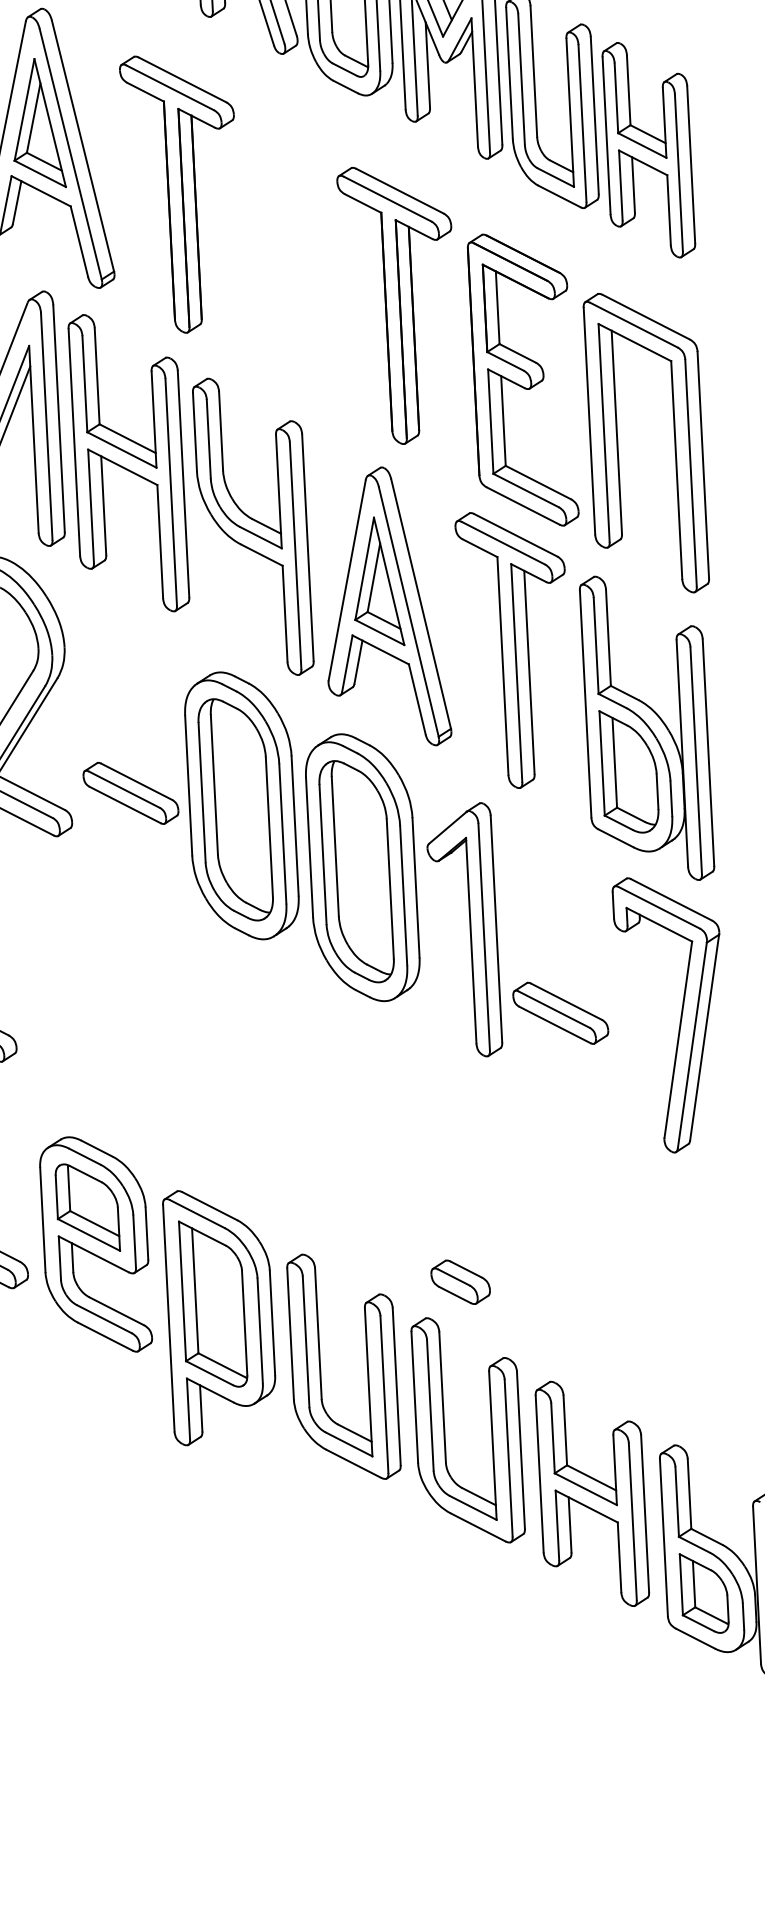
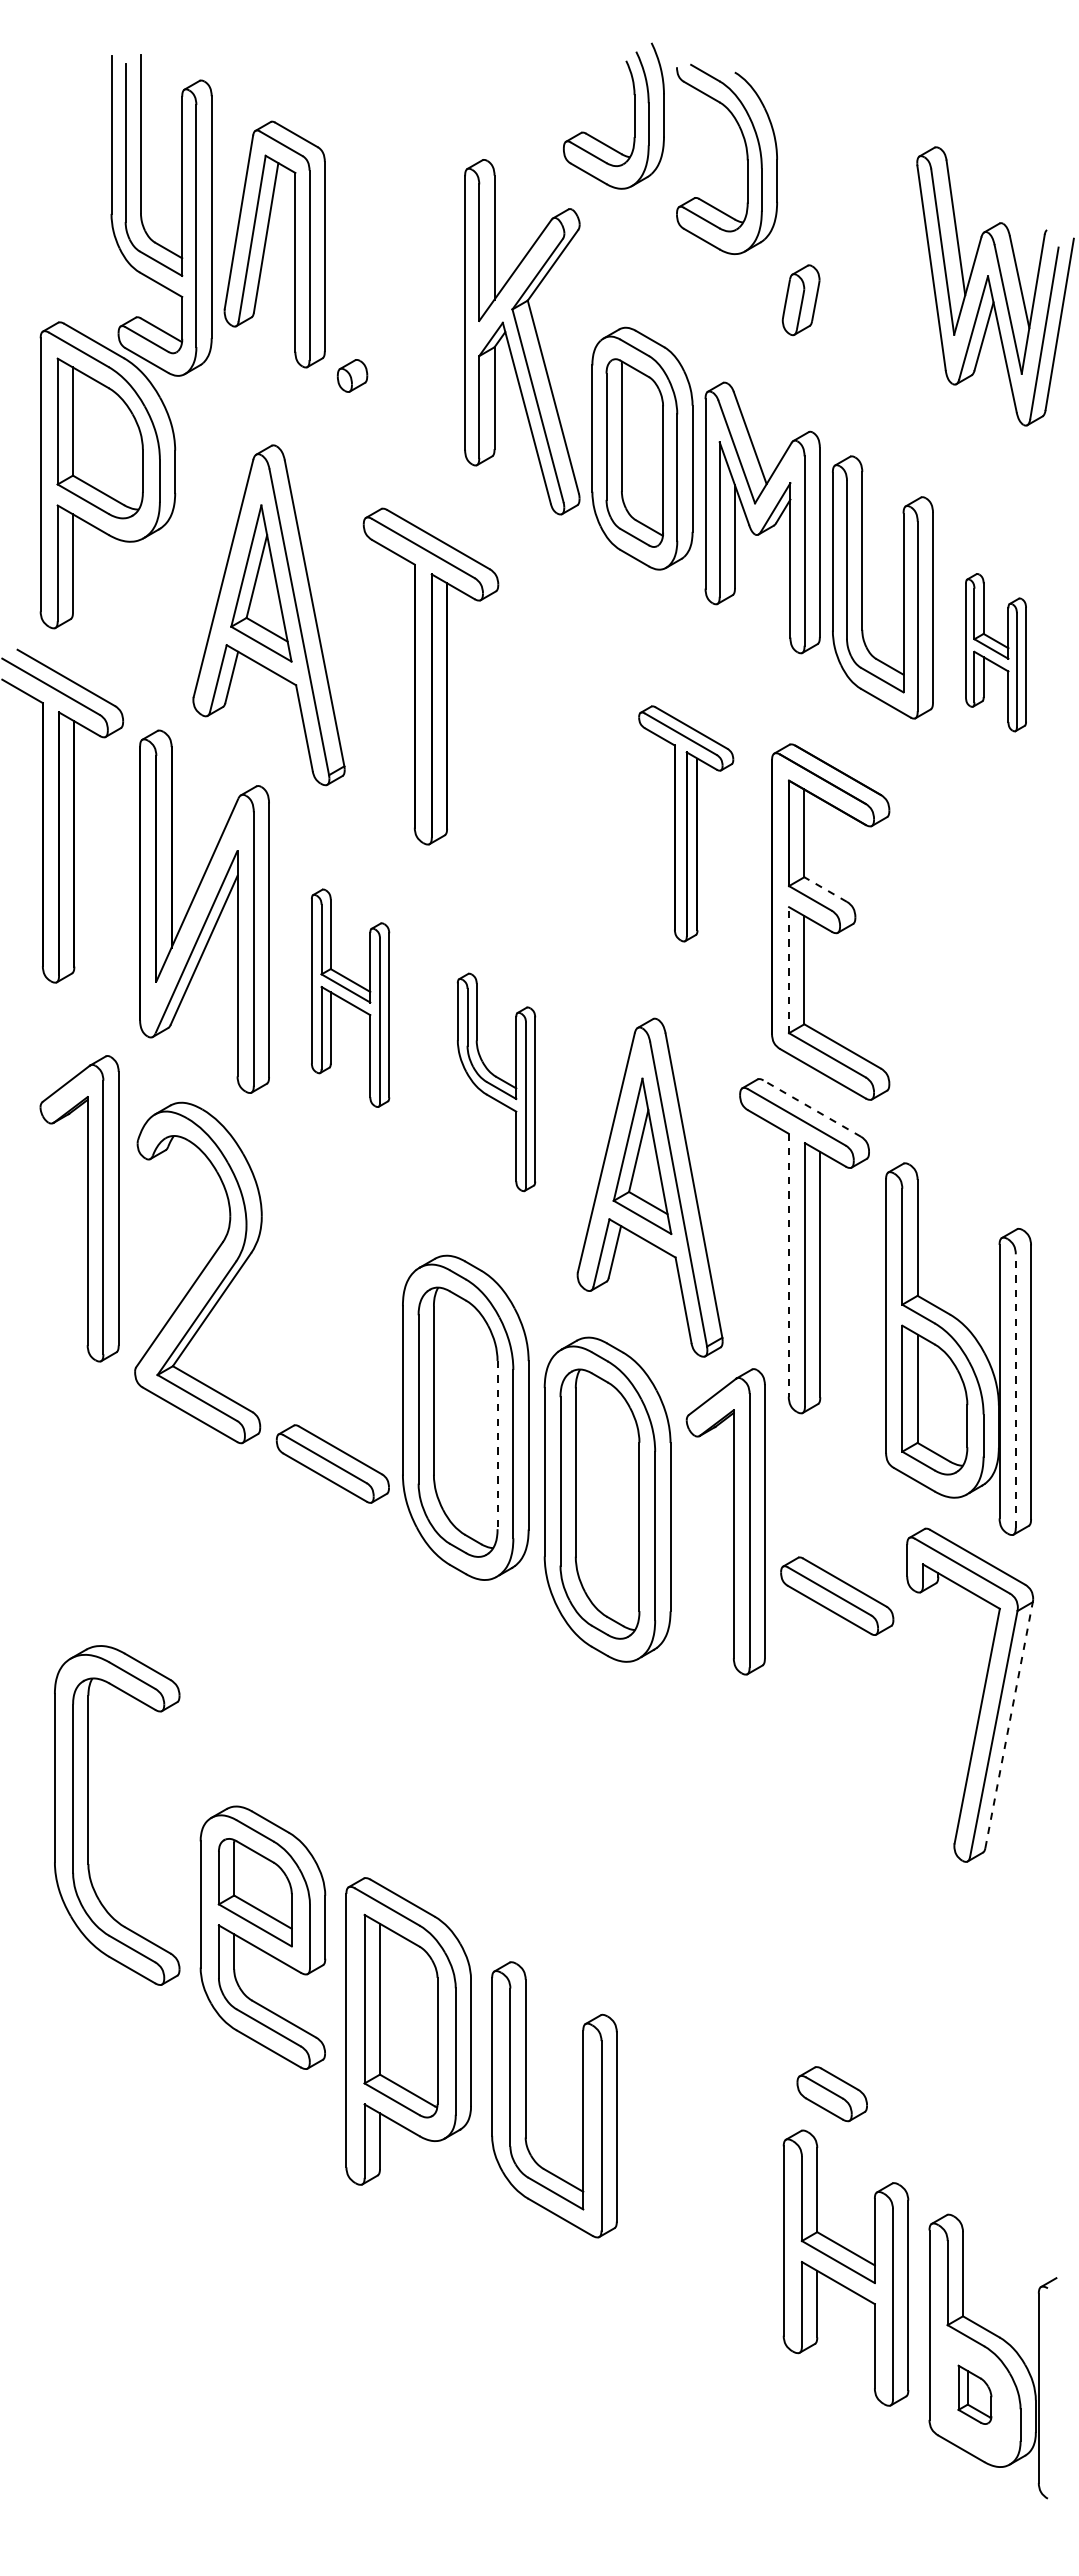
part: (648, 150) -> (995, 652), size x0.6
part: (399, 304) -> (686, 823), size x0.7
line: (517, 353) -> (825, 889), solid -> dashed
line: (491, 421) -> (789, 969), solid -> dashed
part: (674, 441) -> (1009, 1005), removed
part: (128, 463) -> (350, 998), size x0.6
part: (253, 526) -> (496, 1082), size x0.6
line: (515, 535) -> (811, 1108), solid -> dashed
line: (502, 666) -> (788, 1265), solid -> dashed
line: (695, 761) -> (1015, 1391), solid -> dashed
part: (130, 792) -> (332, 1463), moved
line: (269, 827) -> (497, 1445), solid -> dashed
part: (470, 930) -> (733, 1521), moved
part: (560, 1012) -> (837, 1595), moved
line: (704, 1036) -> (1009, 1724), solid -> dashed
part: (460, 1282) -> (831, 2094), moved
part: (491, 1428) -> (728, 2183), removed
part: (704, 1593) -> (974, 2394), size x0.6

